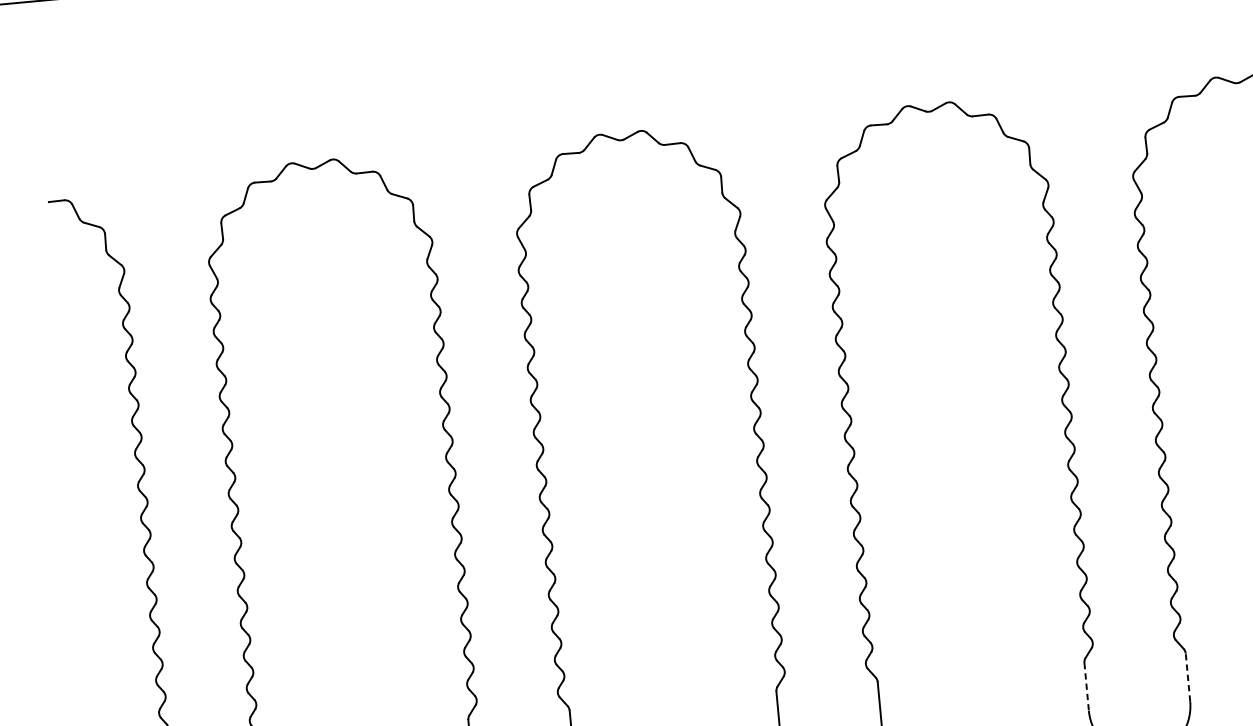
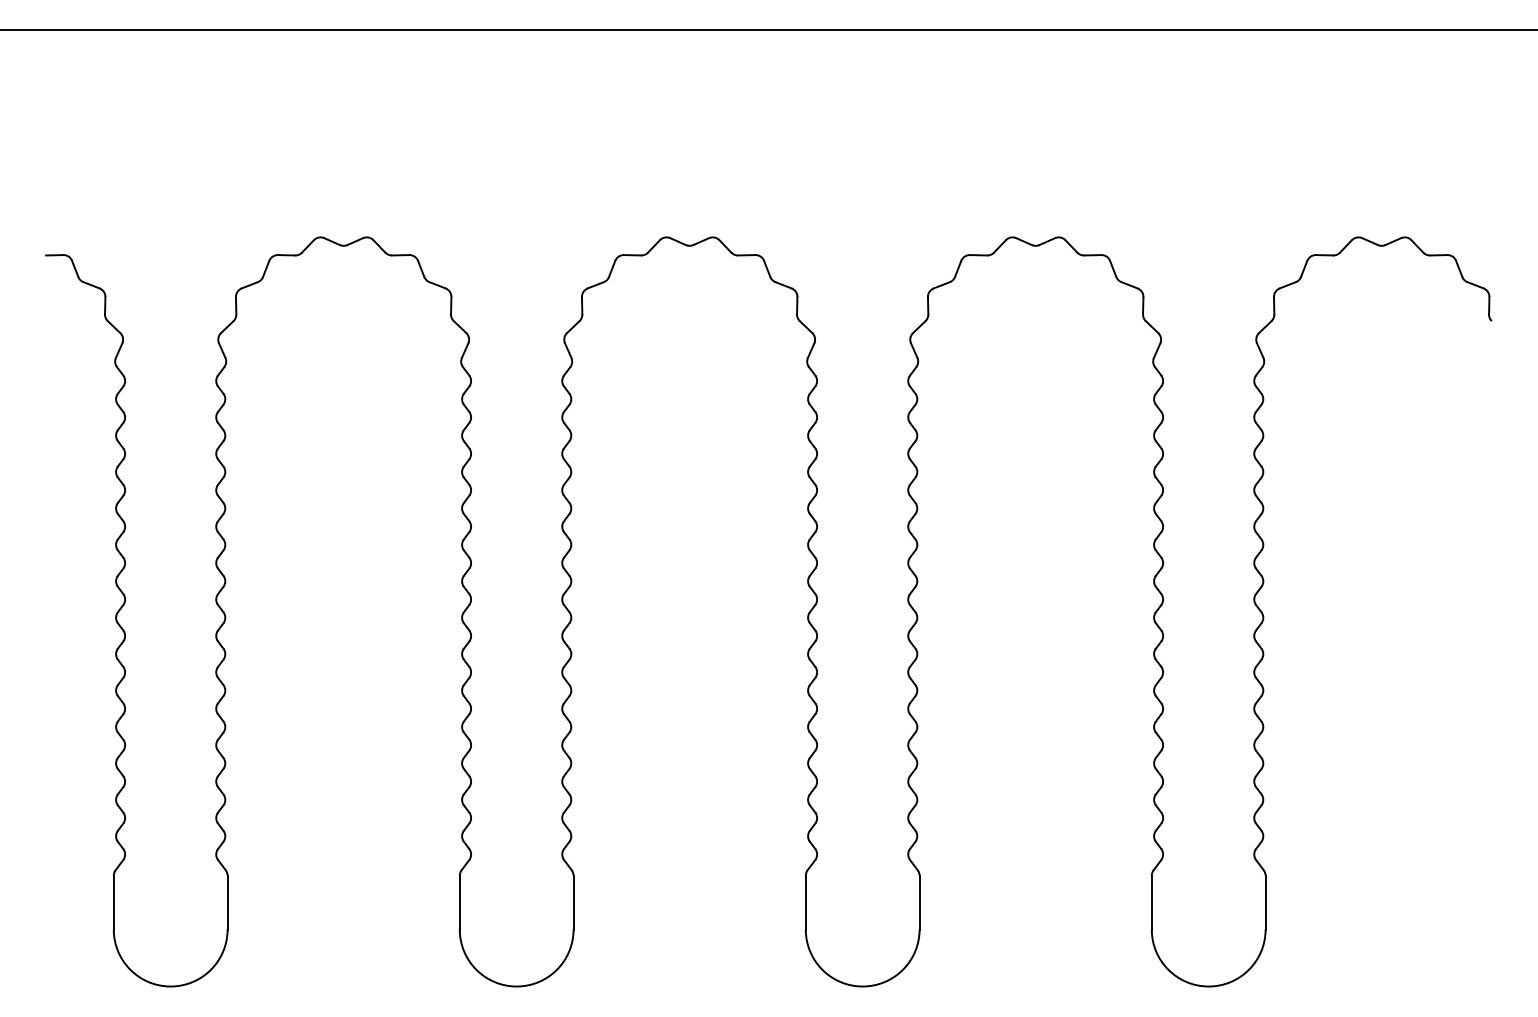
line: (1187, 677) -> (1265, 902), dashed -> solid
line: (1086, 686) -> (1151, 902), dashed -> solid

